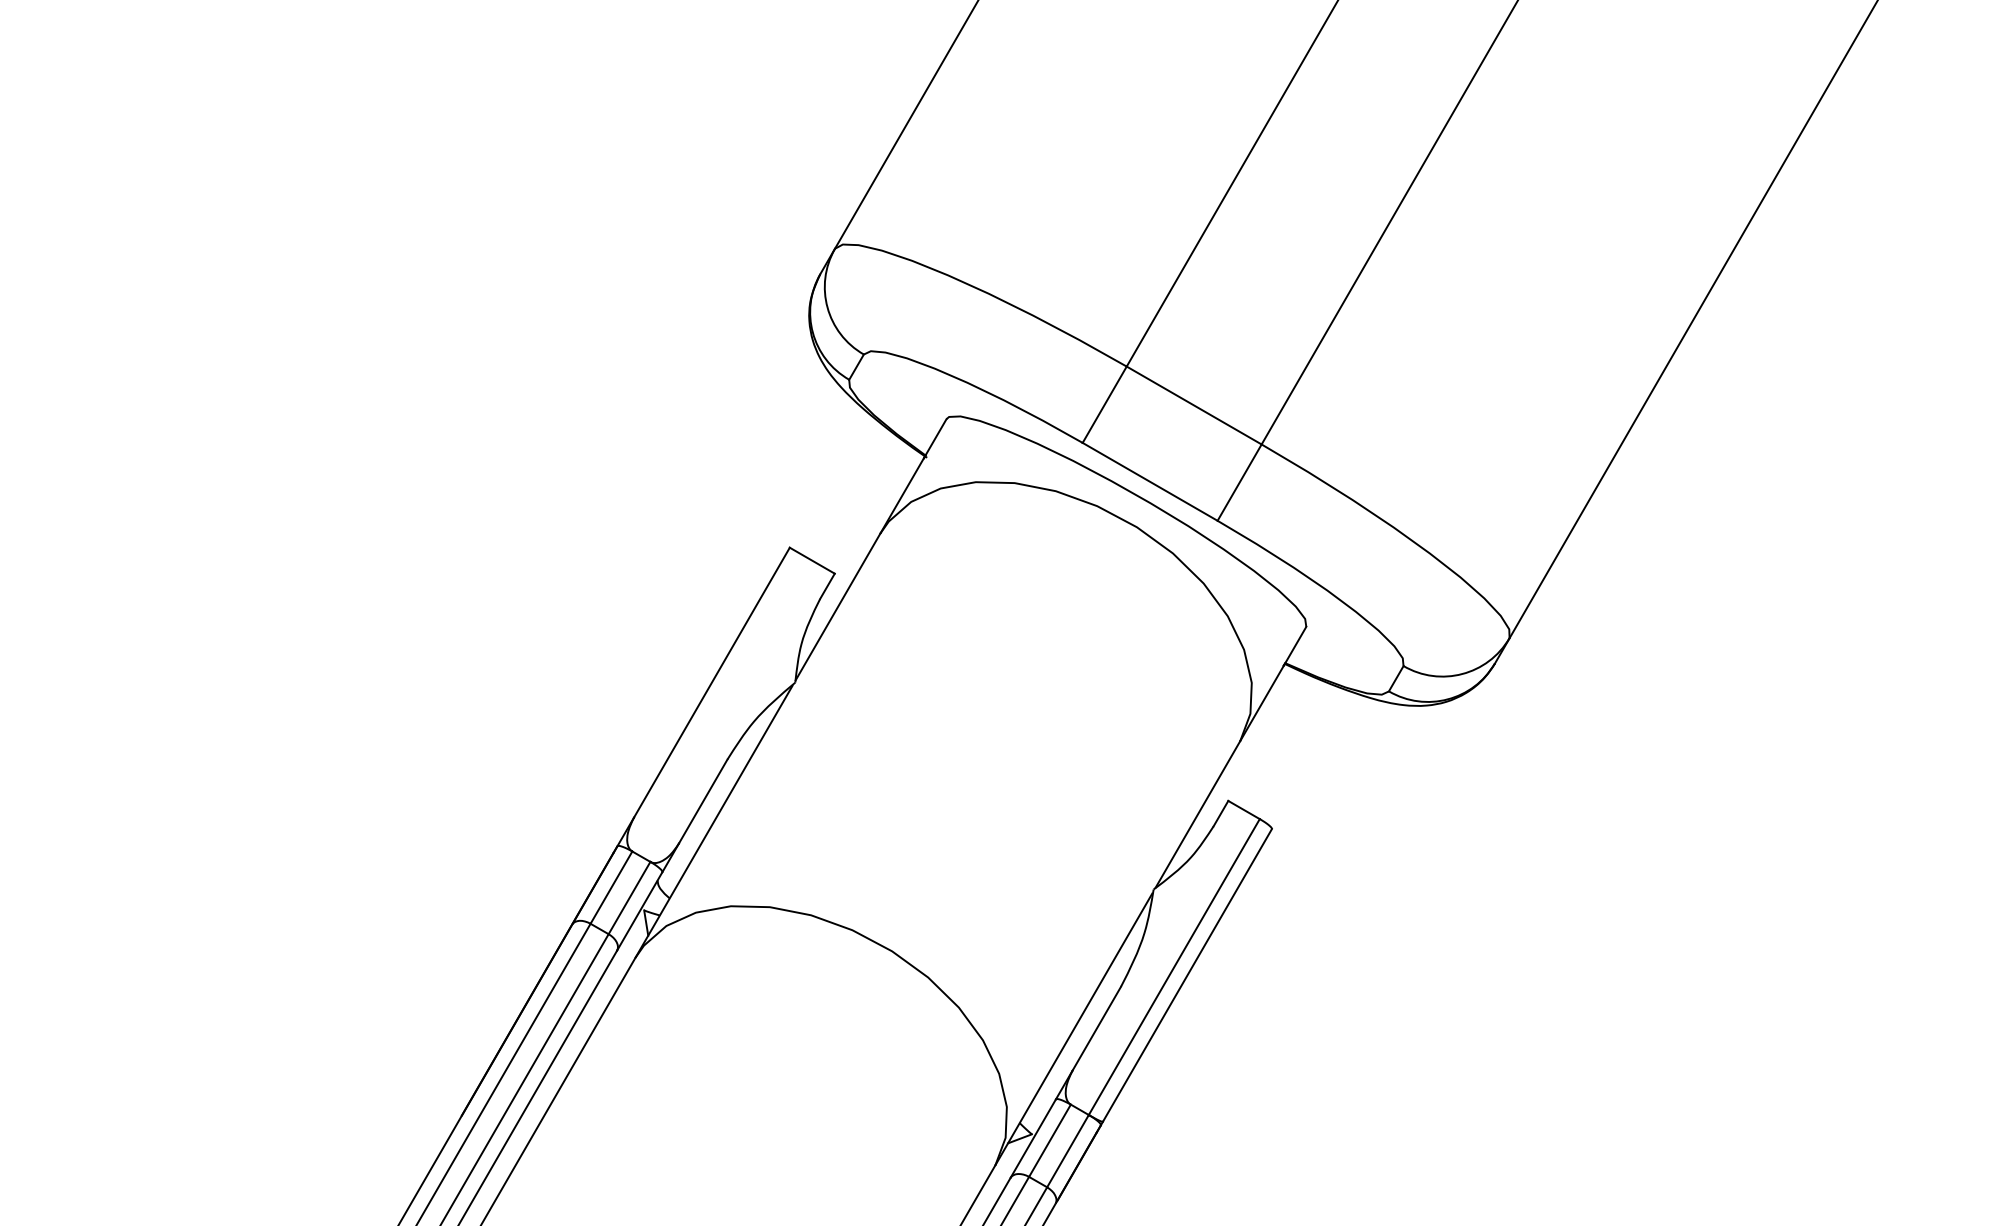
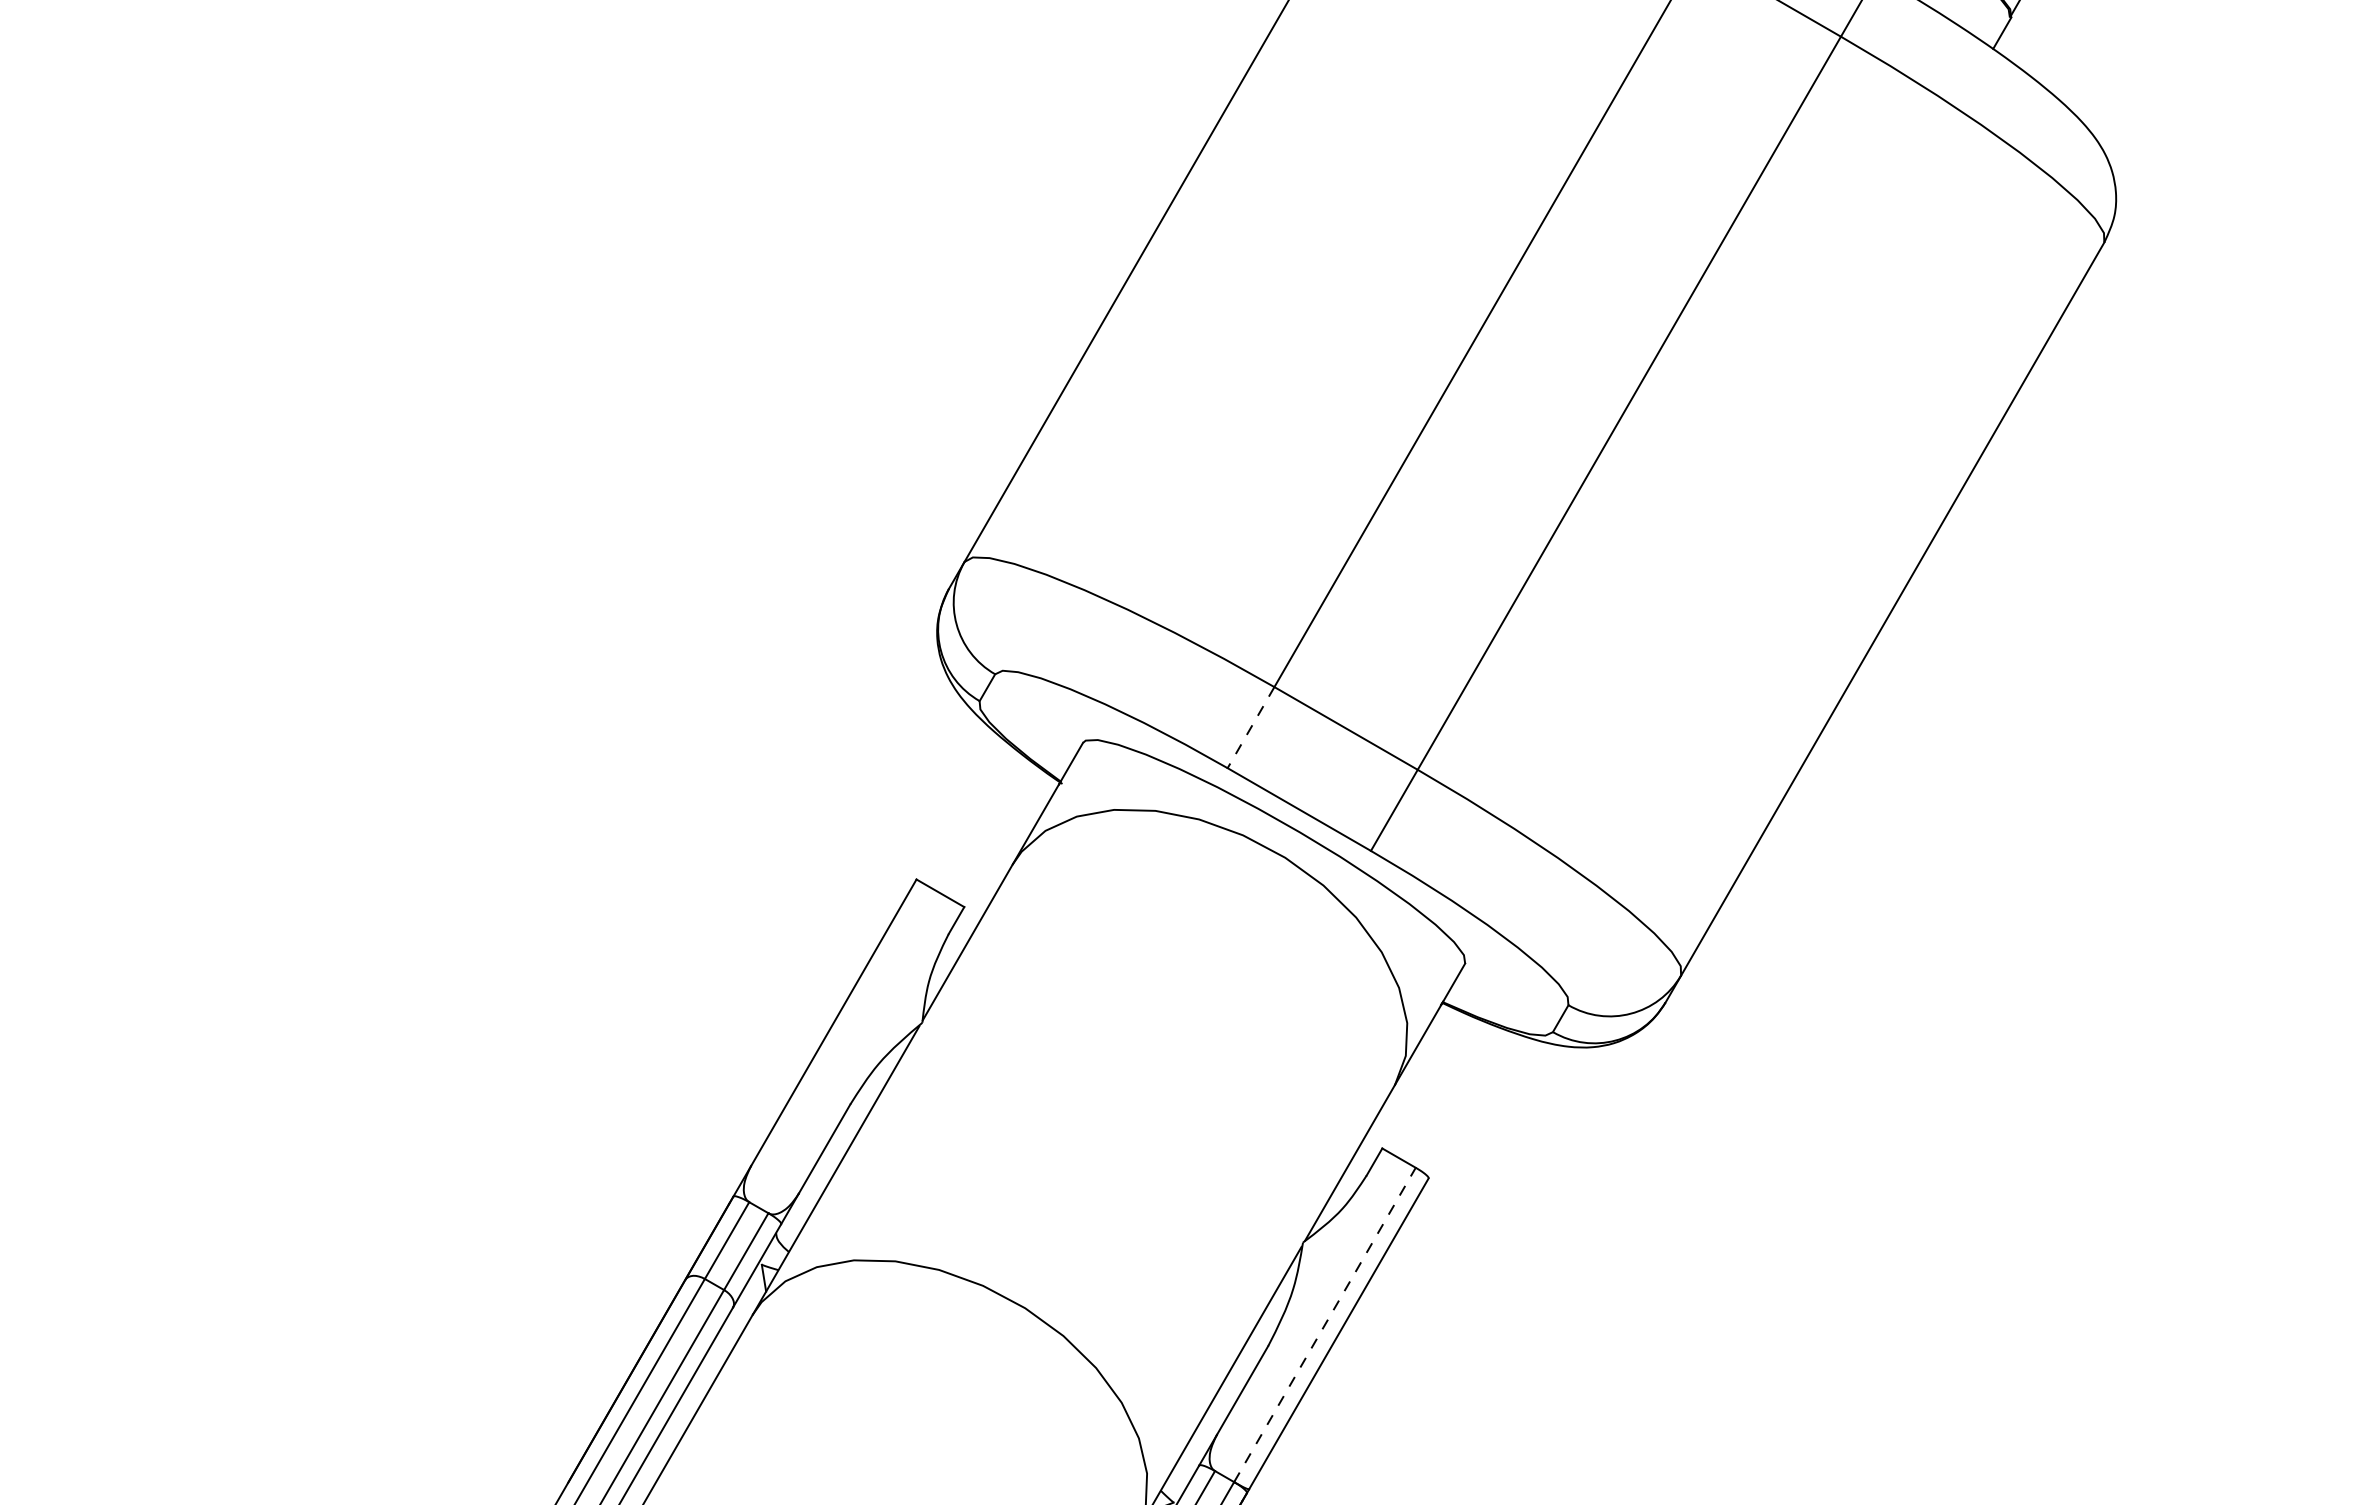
line: (1105, 404) -> (1251, 727), solid -> dashed
line: (1173, 966) -> (1324, 1324), solid -> dashed

